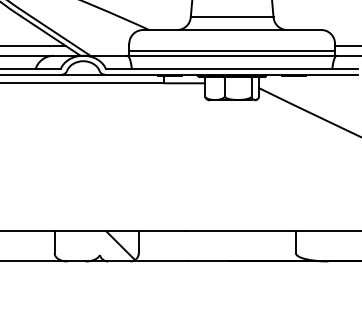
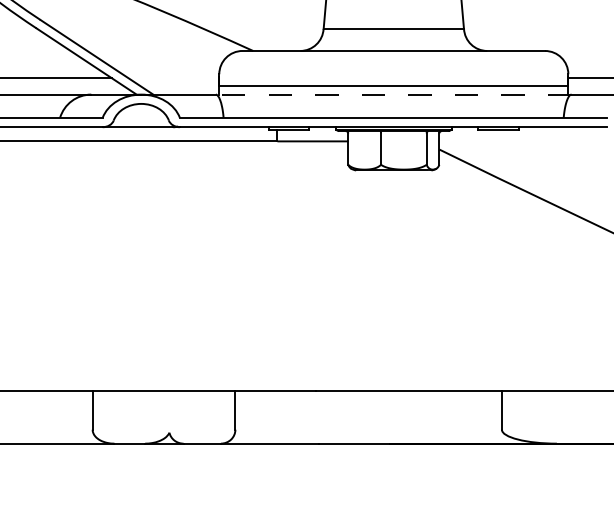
line: (231, 55) -> (392, 94), solid -> dashed
hatch: (120, 245) -> (204, 416), removed

